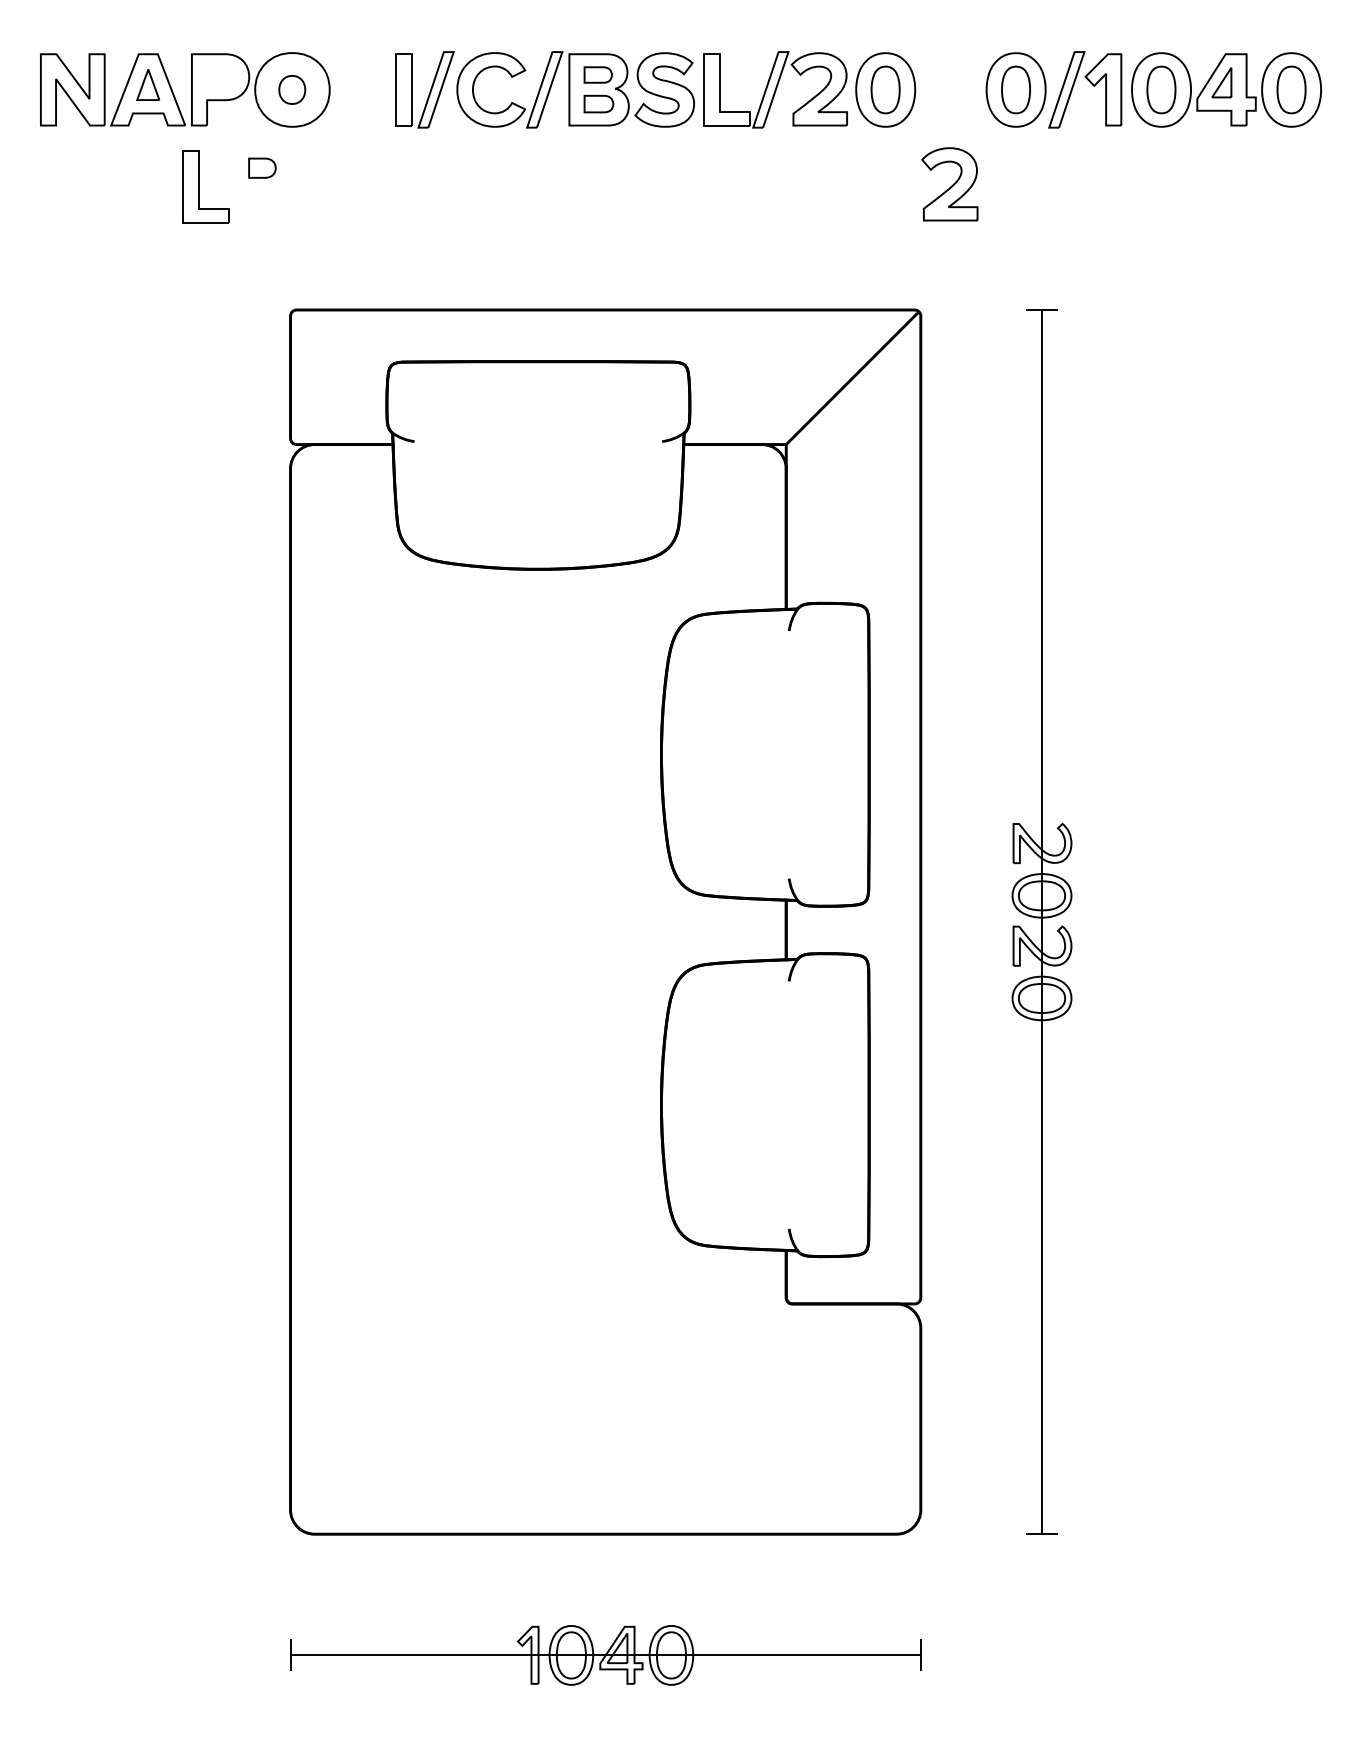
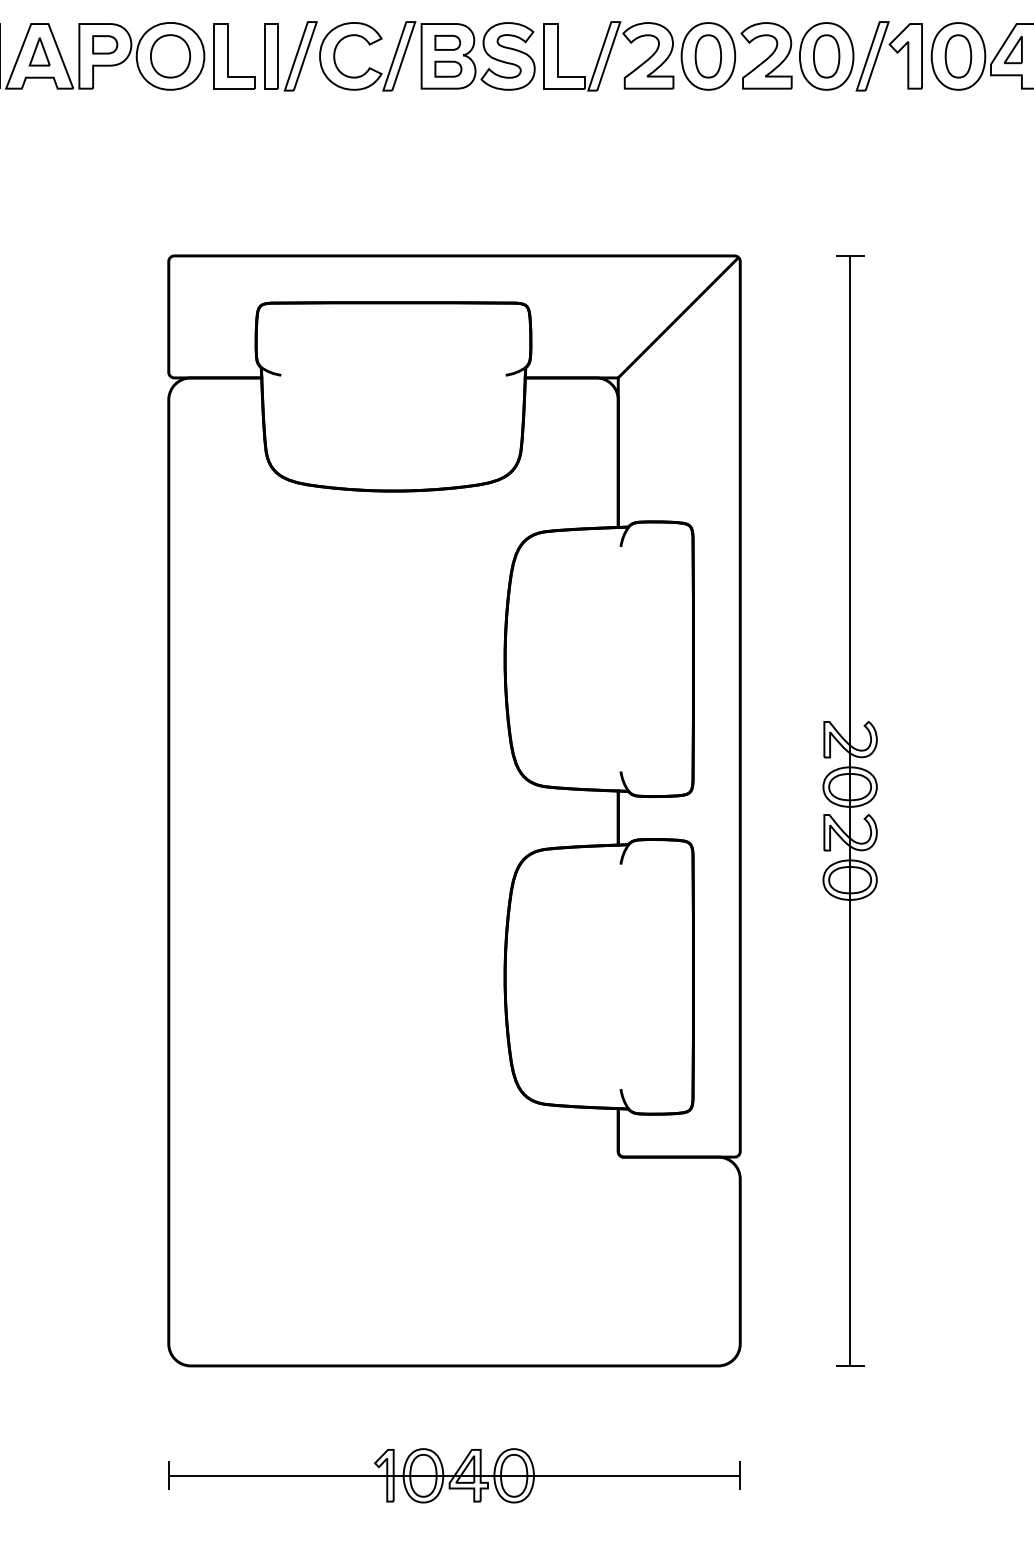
part: (291, 89) -> (169, 55), size x1.67
part: (262, 167) -> (105, 44), moved
part: (949, 184) -> (766, 55), moved
part: (205, 186) -> (234, 55), moved

